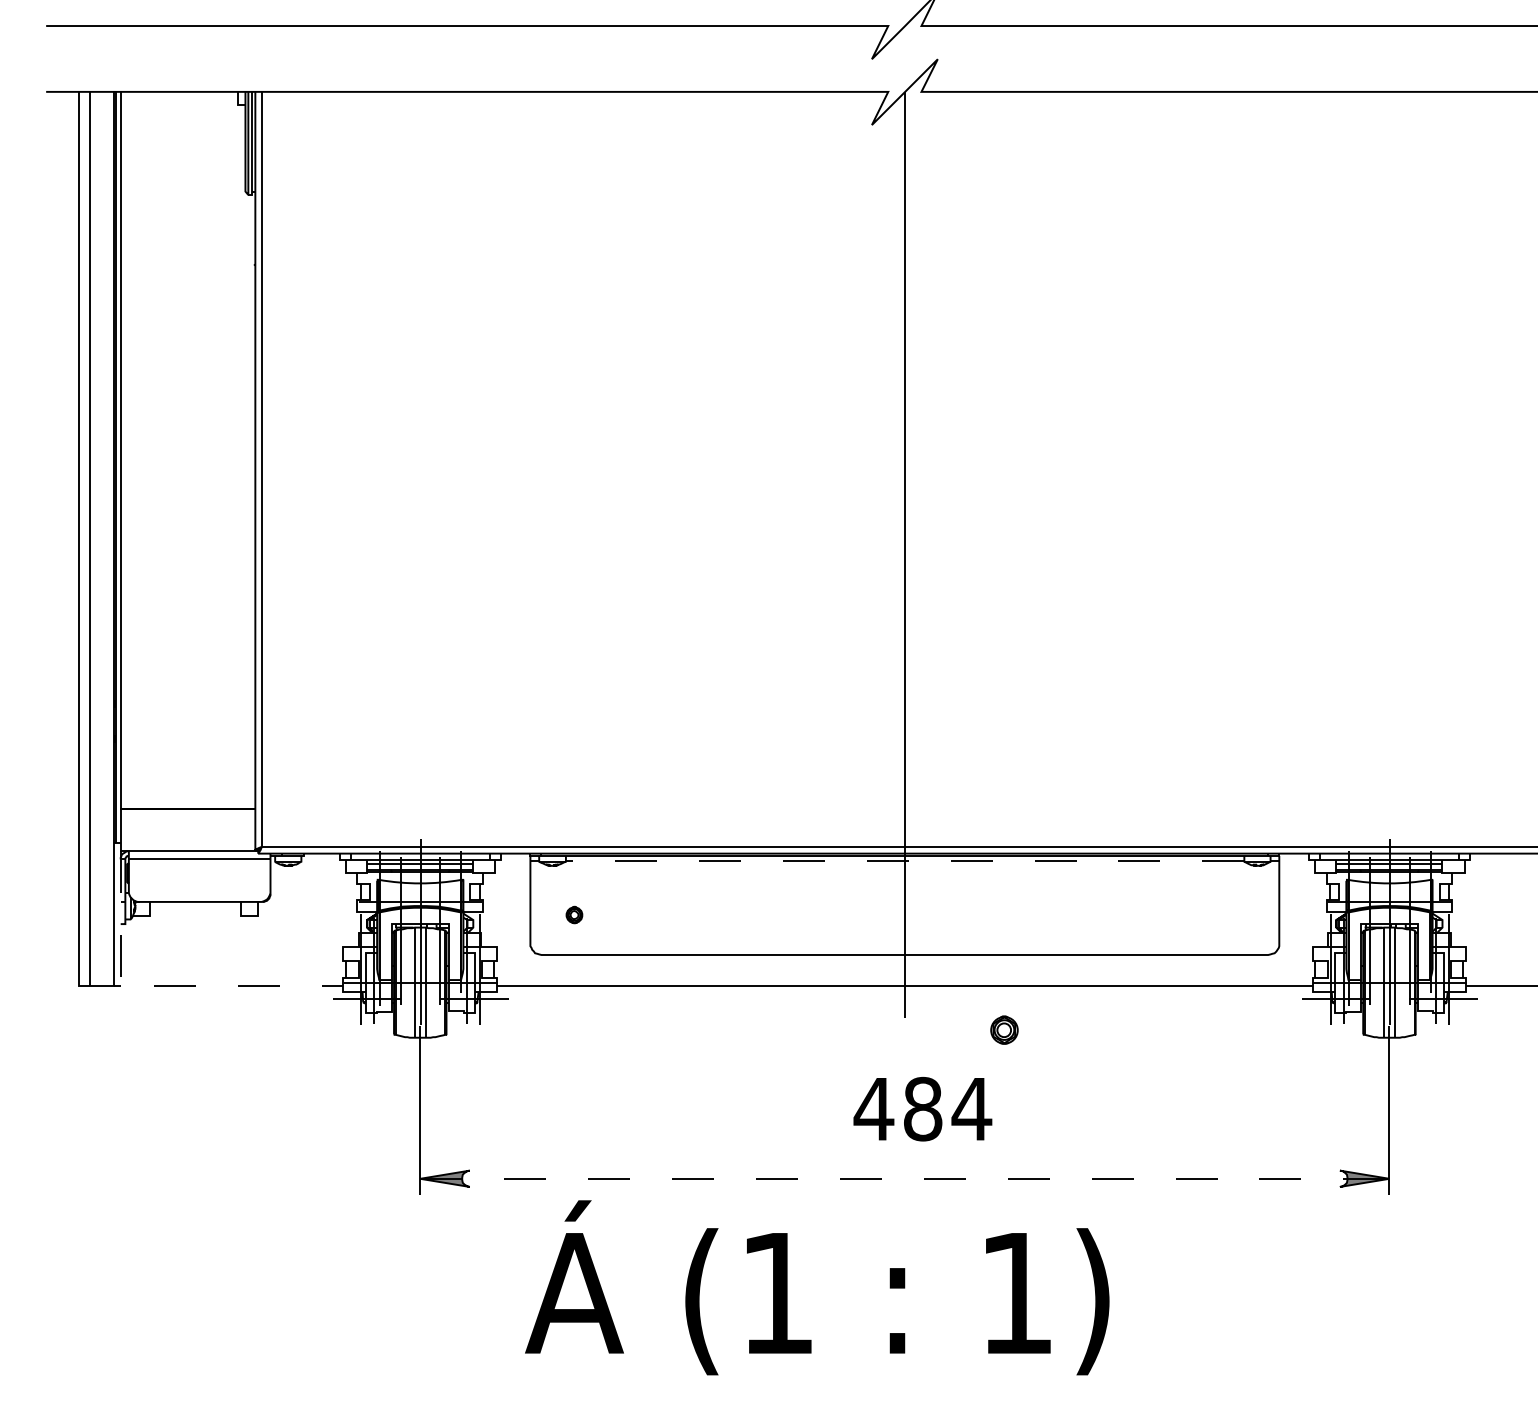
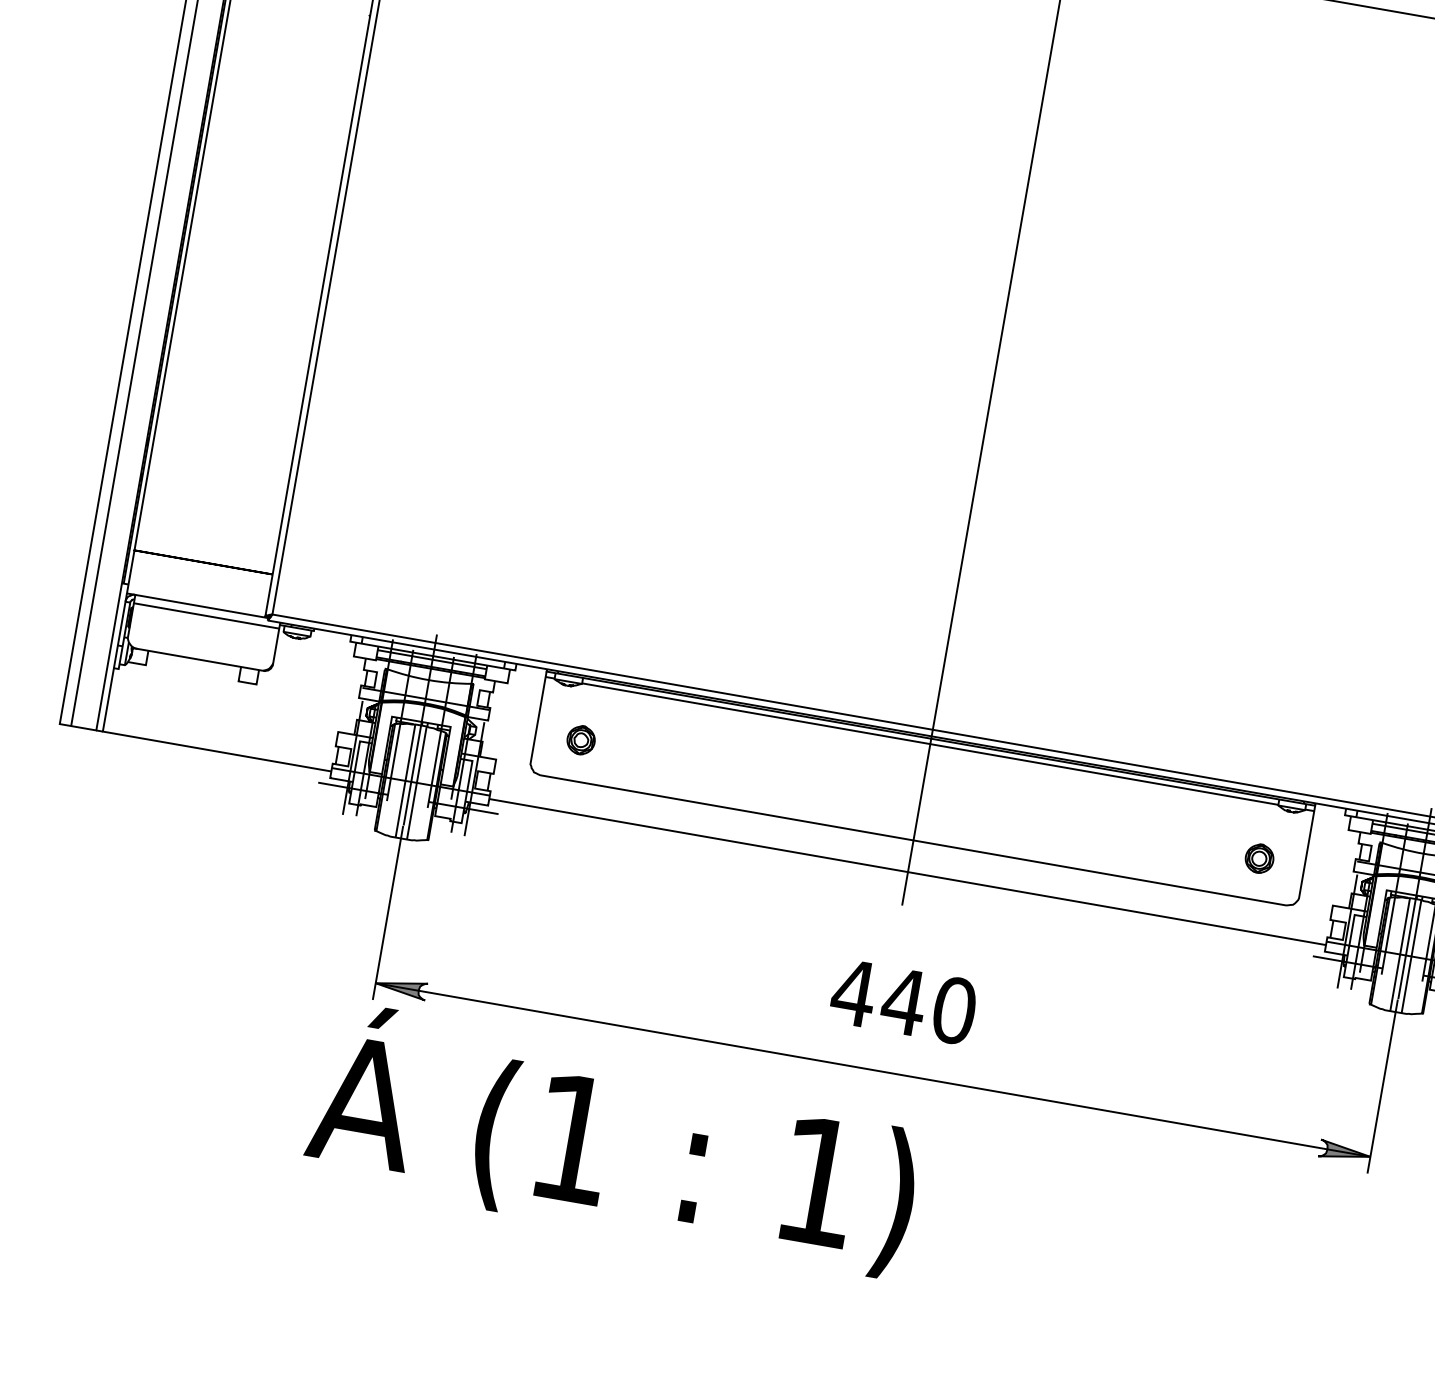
line: (904, 861) -> (929, 744), dashed -> solid
part: (574, 914) -> (581, 739), size x1.67
line: (164, 985) -> (147, 739), dashed -> solid
part: (1004, 1029) -> (1259, 858), moved
text: (947, 1108) -> (929, 1005), 484 -> 440
line: (904, 1178) -> (872, 1069), dashed -> solid
text: (817, 1287) -> (615, 1139), moved

